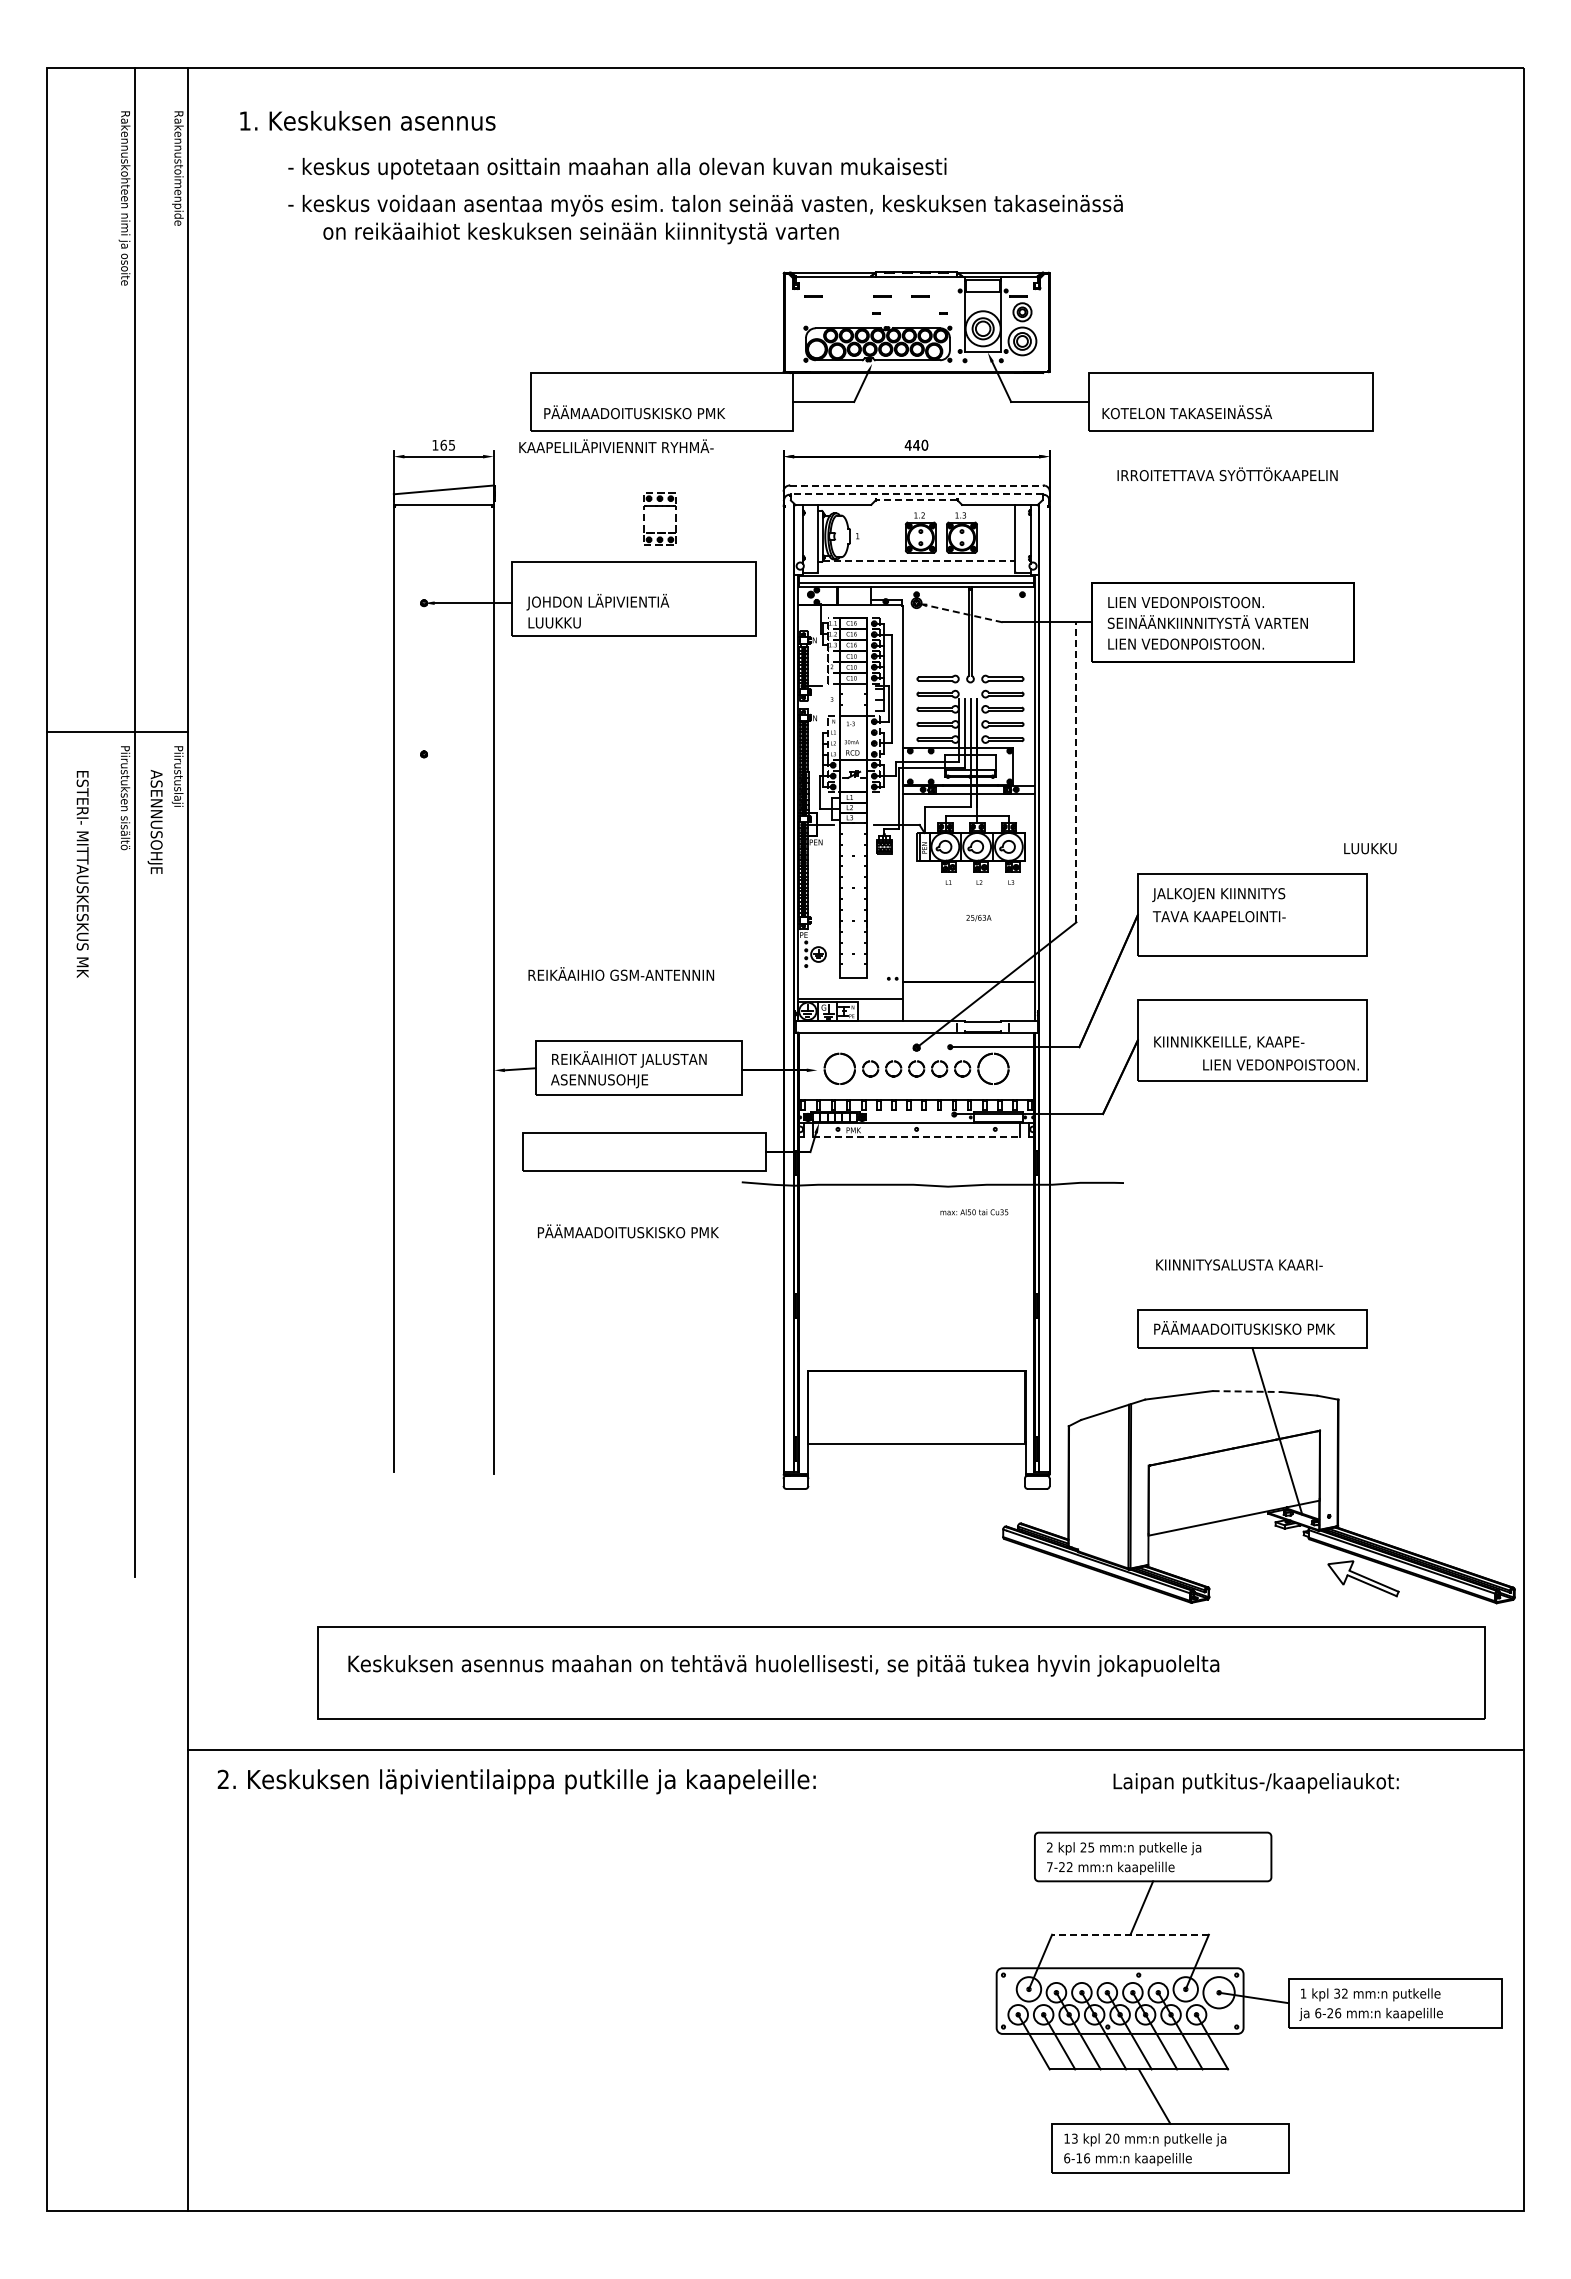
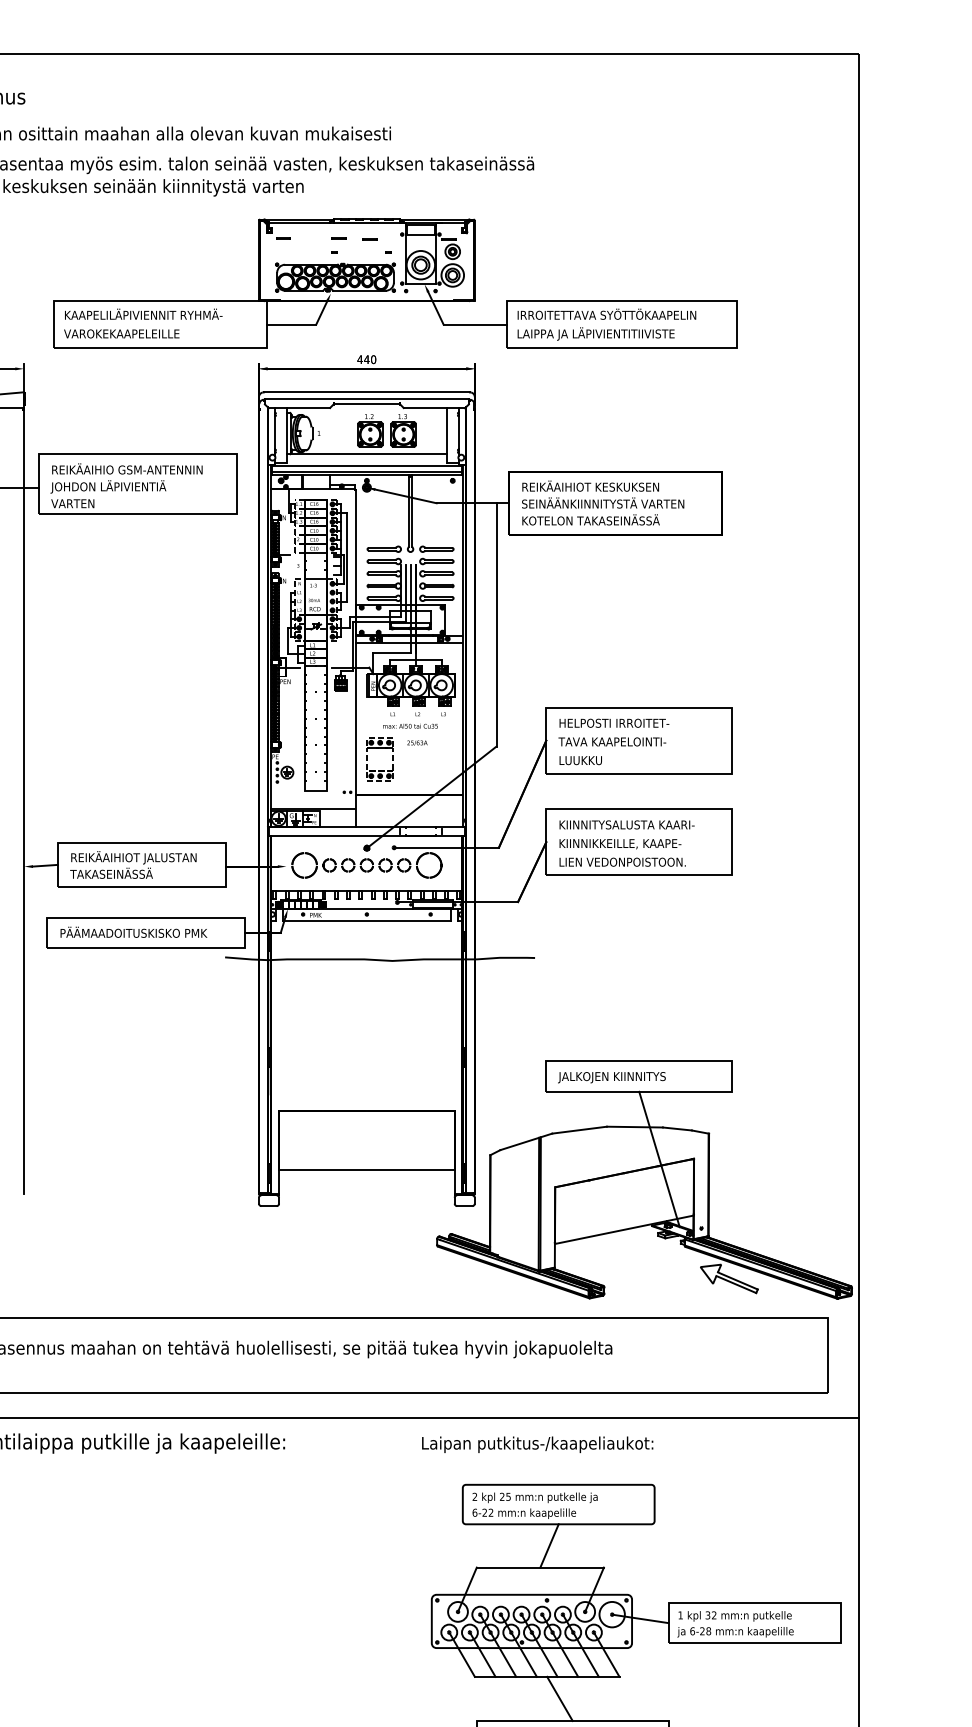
text: (634, 412) -> (138, 333), PÄÄMAADOITUSKISKO PMK -> VAROKEKAAPELEILLE
text: (1199, 413) -> (596, 333), KOTELON TAKASEINÄSSÄ -> LAIPPA JA LÄPIVIENTITIIVISTE
text: (616, 445) -> (143, 313), moved
text: (1227, 474) -> (606, 314), moved
line: (916, 485) -> (366, 392), dashed -> solid
line: (916, 494) -> (366, 399), dashed -> solid
line: (916, 500) -> (366, 404), dashed -> solid
part: (659, 506) -> (379, 749), moved
line: (919, 561) -> (369, 453), dashed -> solid
text: (1192, 601) -> (590, 486), LIEN VEDONPOISTOON. -> REIKÄAIHIOT KESKUKSEN
line: (964, 613) -> (405, 496), dashed -> solid
text: (553, 622) -> (72, 503), LUUKKU -> VARTEN
text: (1193, 642) -> (591, 519), LIEN VEDONPOISTOON. -> KOTELON TAKASEINÄSSÄ
line: (1076, 772) -> (496, 625), dashed -> solid
text: (1370, 848) -> (580, 760), moved
text: (1220, 895) -> (613, 724), JALKOJEN KIINNITYS -> HELPOSTI IRROITET-
text: (620, 973) -> (126, 468), moved
text: (1280, 1064) -> (622, 861), moved
text: (601, 1079) -> (111, 874), ASENNUSOHJE -> TAKASEINÄSSÄ
line: (916, 1136) -> (366, 920), dashed -> solid
text: (974, 1212) -> (410, 726), moved
text: (628, 1231) -> (134, 932), moved
text: (1239, 1264) -> (627, 824), moved
text: (1243, 1329) -> (631, 1076), PÄÄMAADOITUSKISKO PMK -> JALKOJEN KIINNITYS
line: (1247, 1391) -> (635, 1127), dashed -> solid
text: (1255, 1783) -> (537, 1444), moved
text: (1049, 1867) -> (474, 1513), 7-22 -> 6-22
line: (1130, 1934) -> (540, 1567), dashed -> solid
text: (1338, 2012) -> (709, 1630), 6-26 -> 6-28

